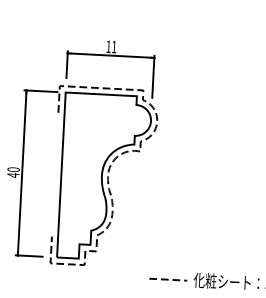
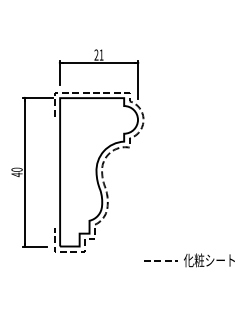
text: (108, 46) -> (96, 54), 11 -> 21

